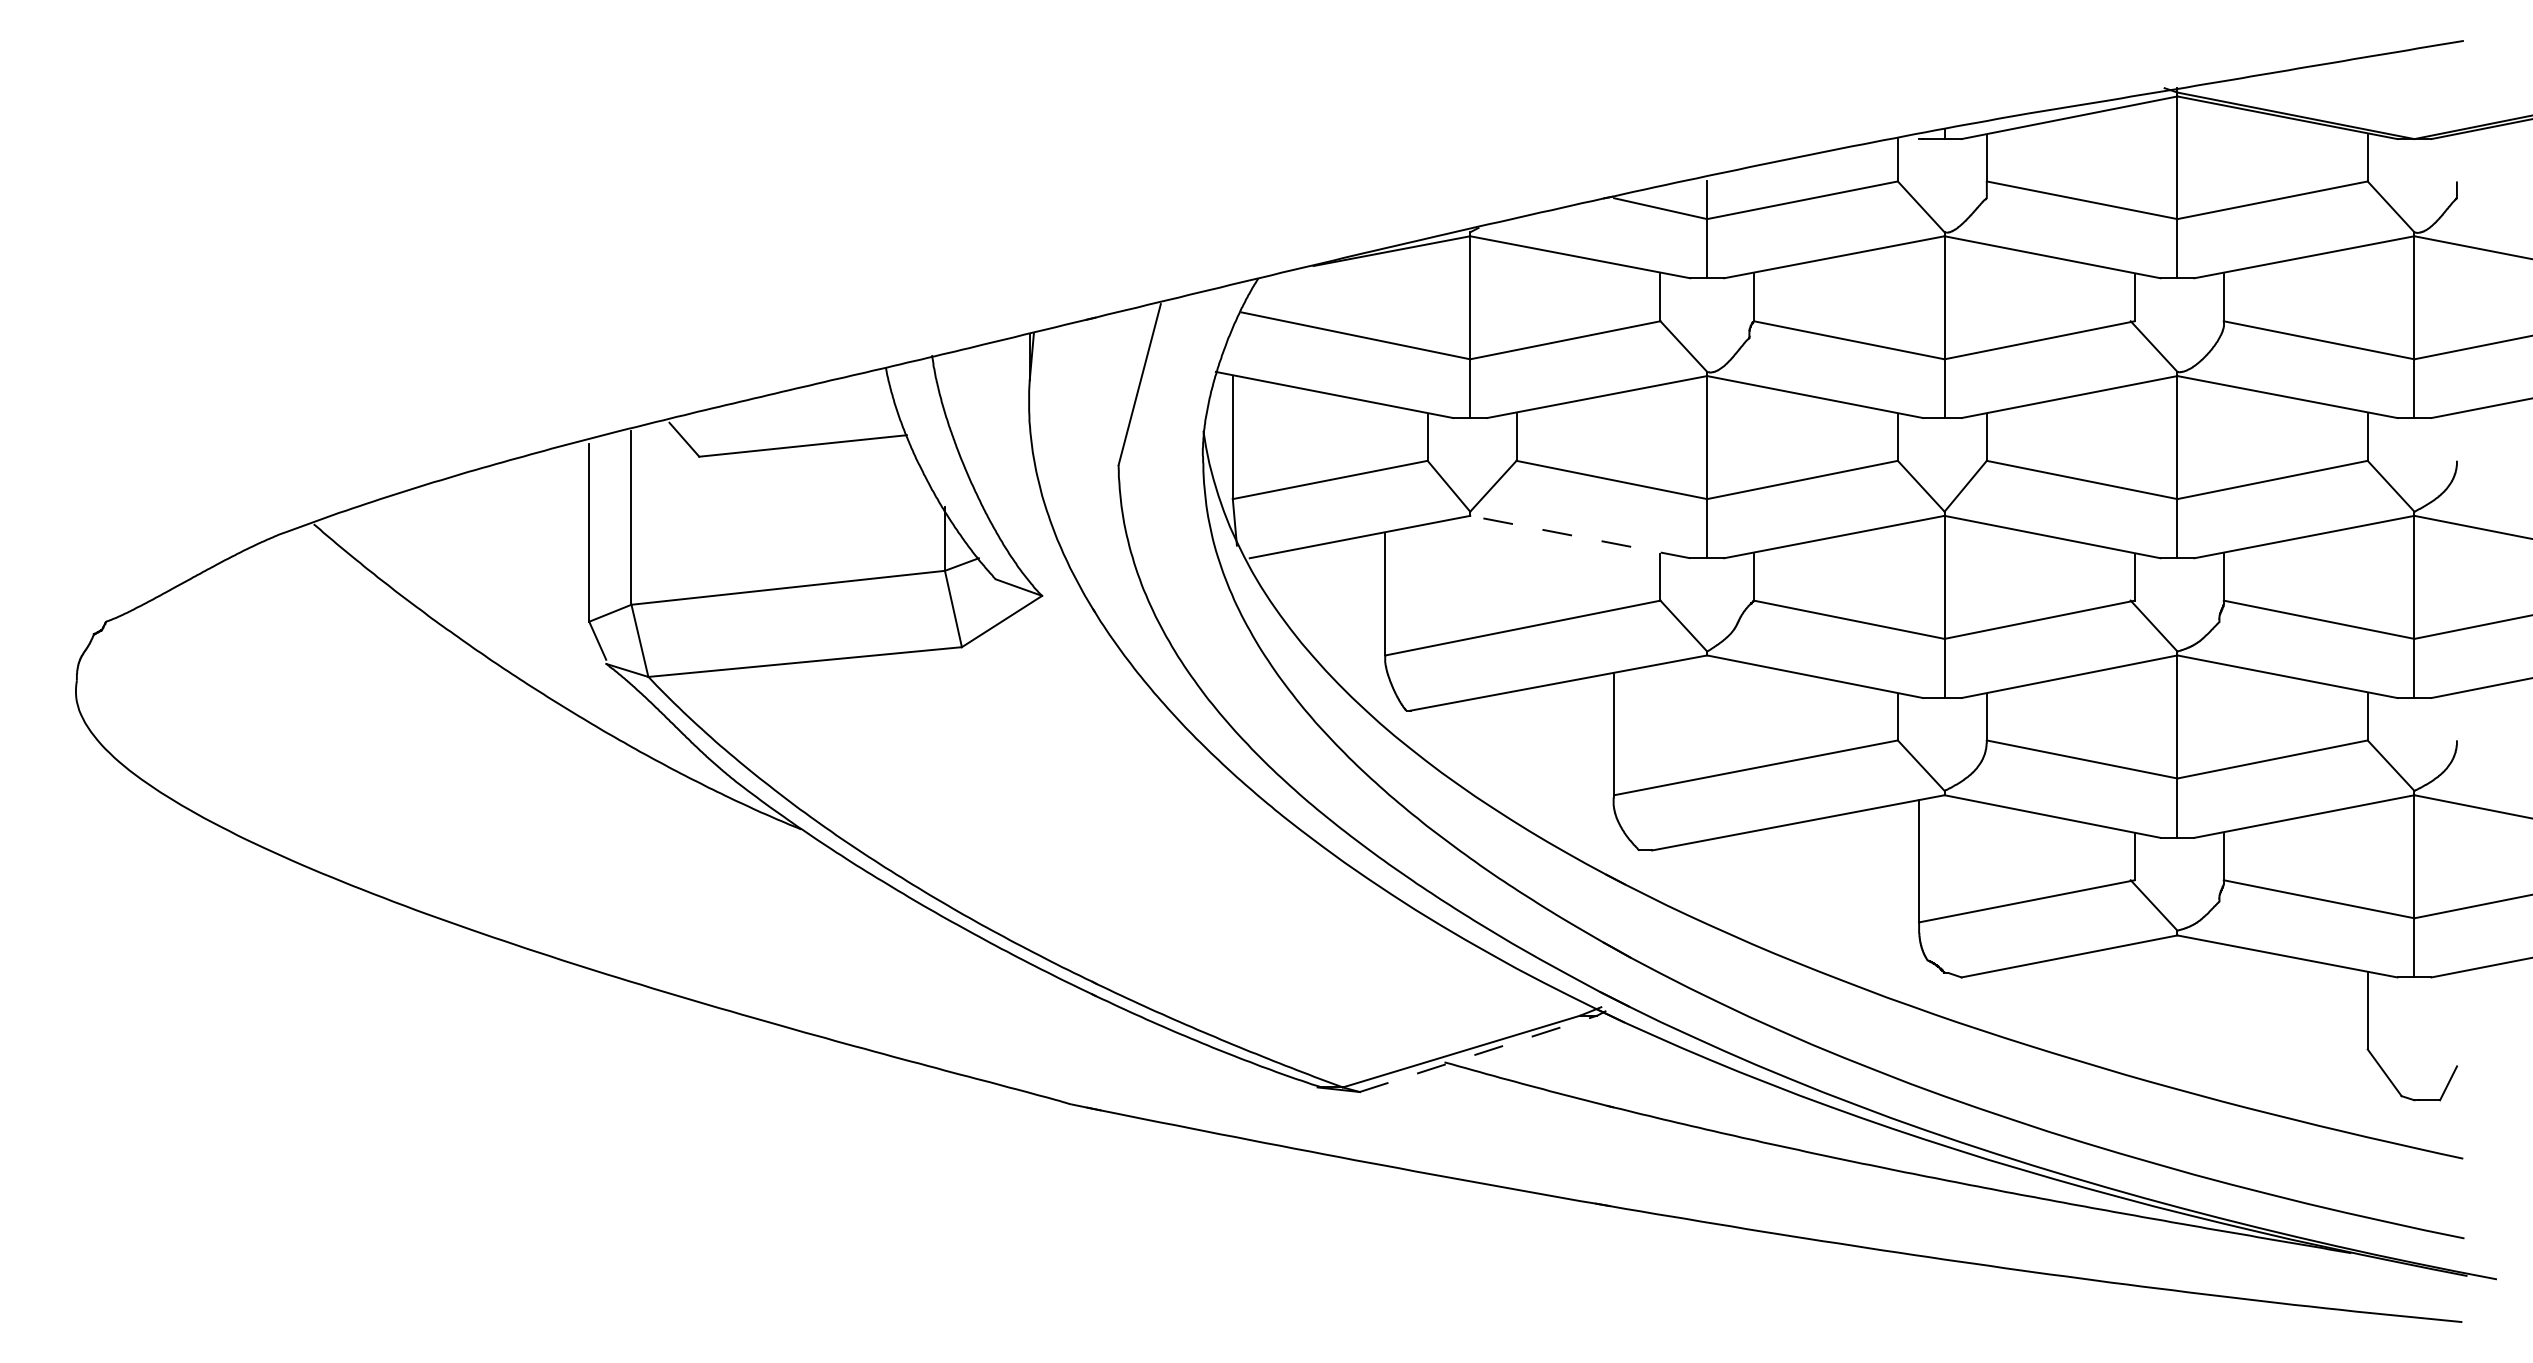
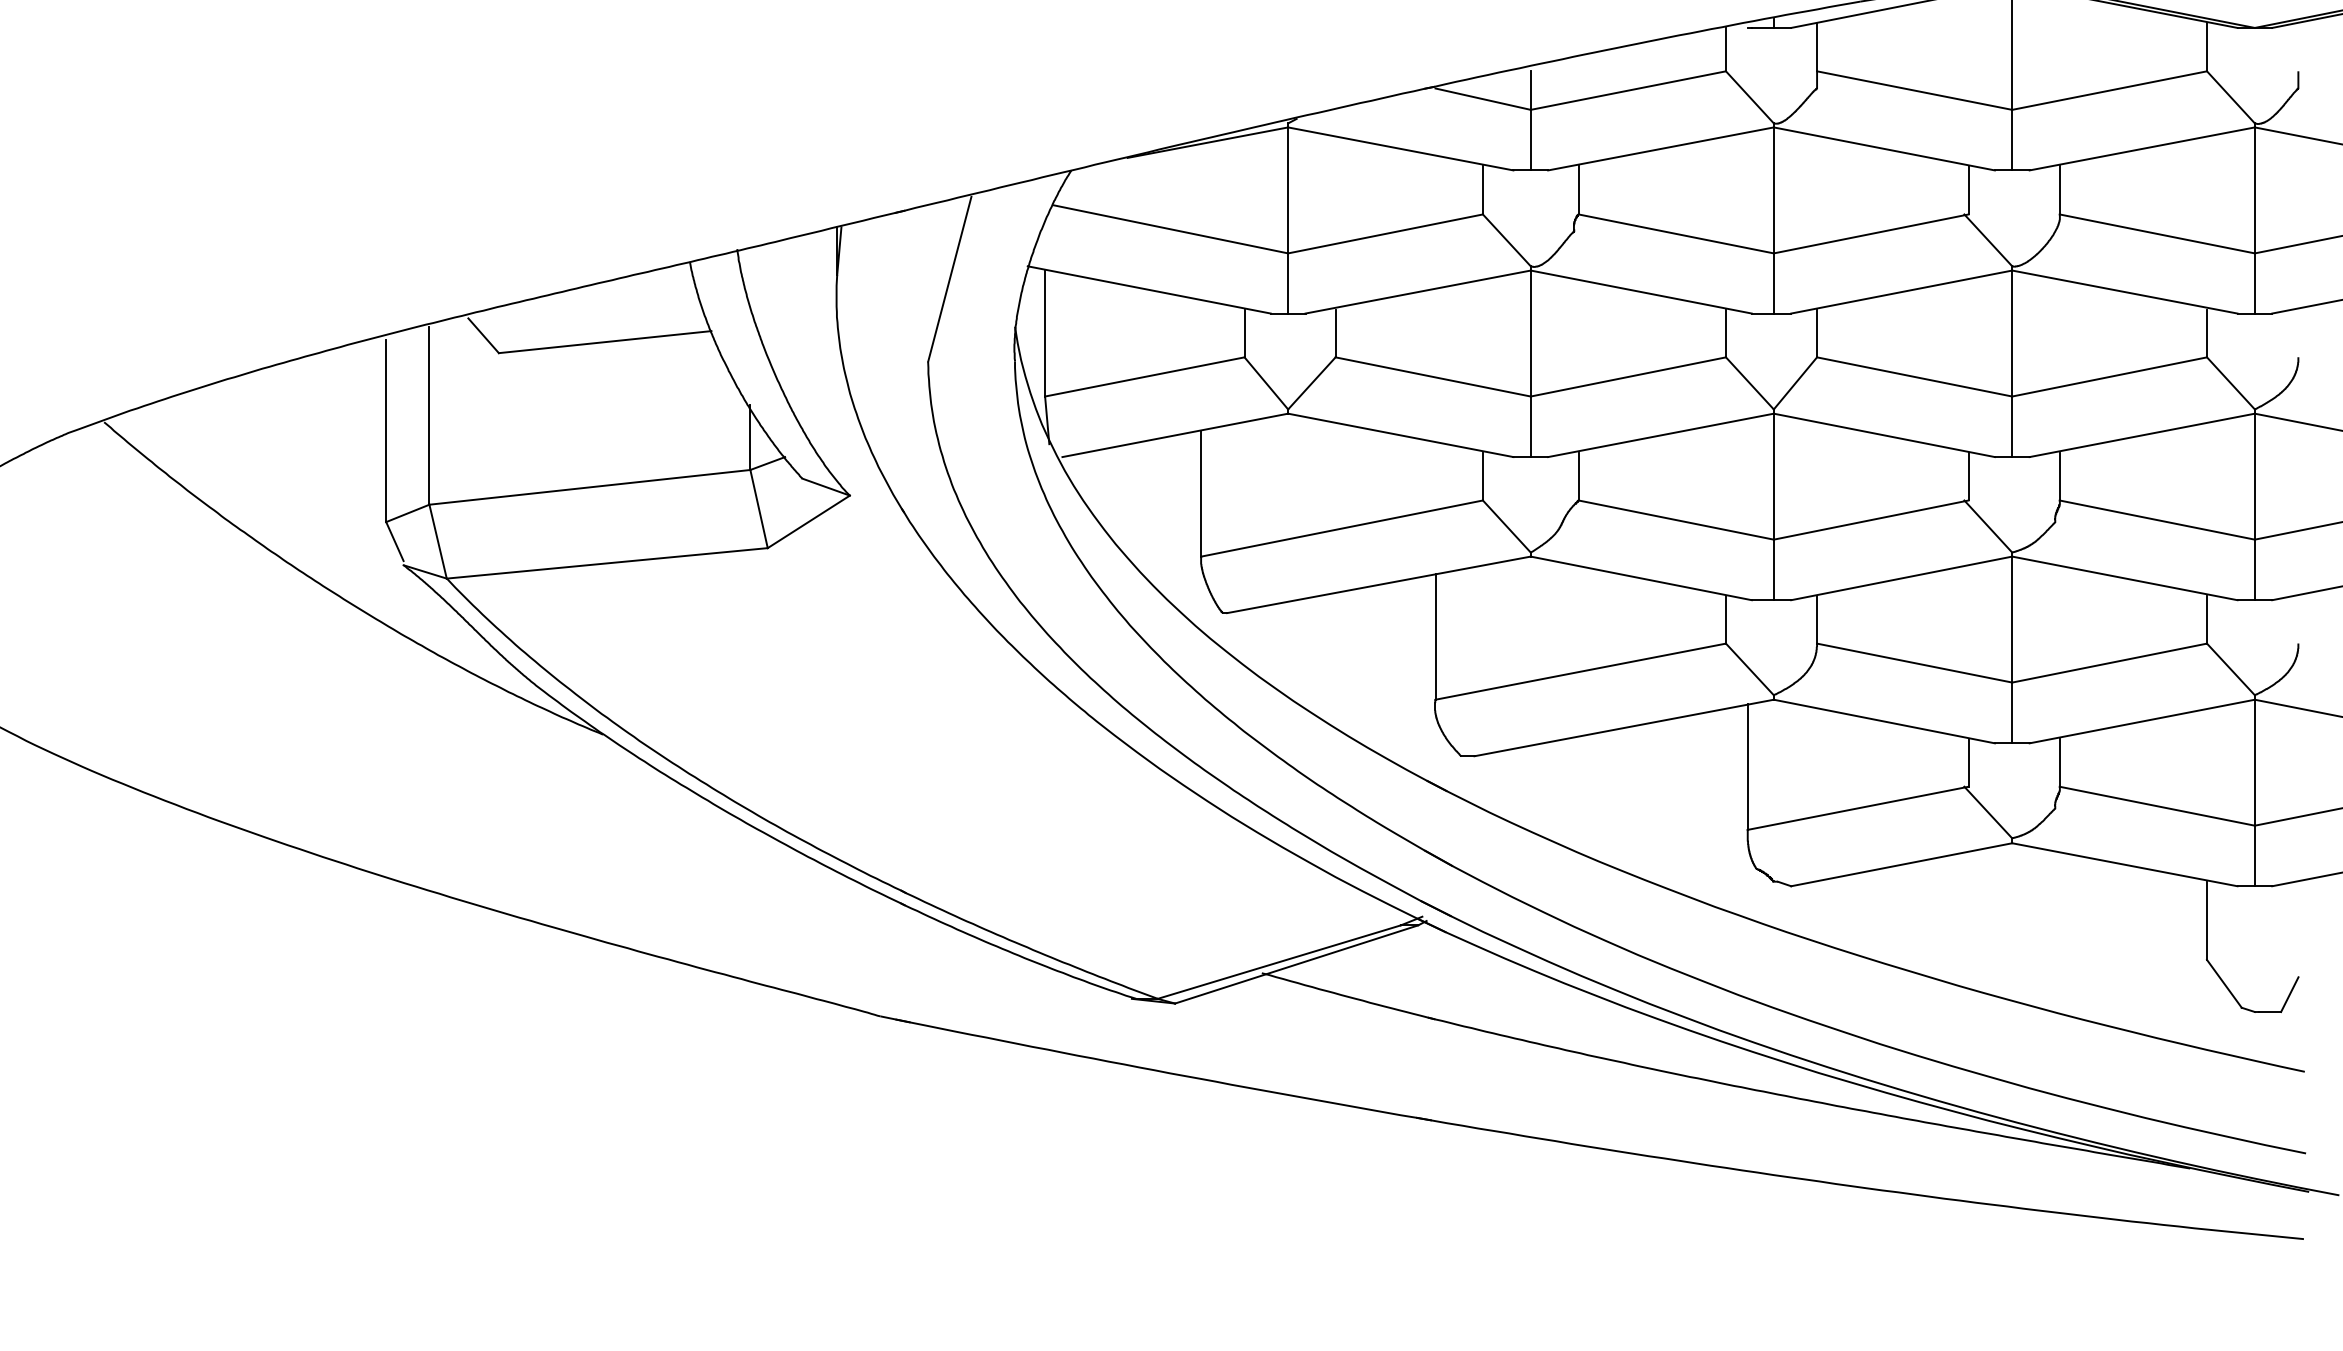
line: (1579, 536) -> (1400, 434), dashed -> solid
line: (1478, 1053) -> (1296, 964), dashed -> solid

